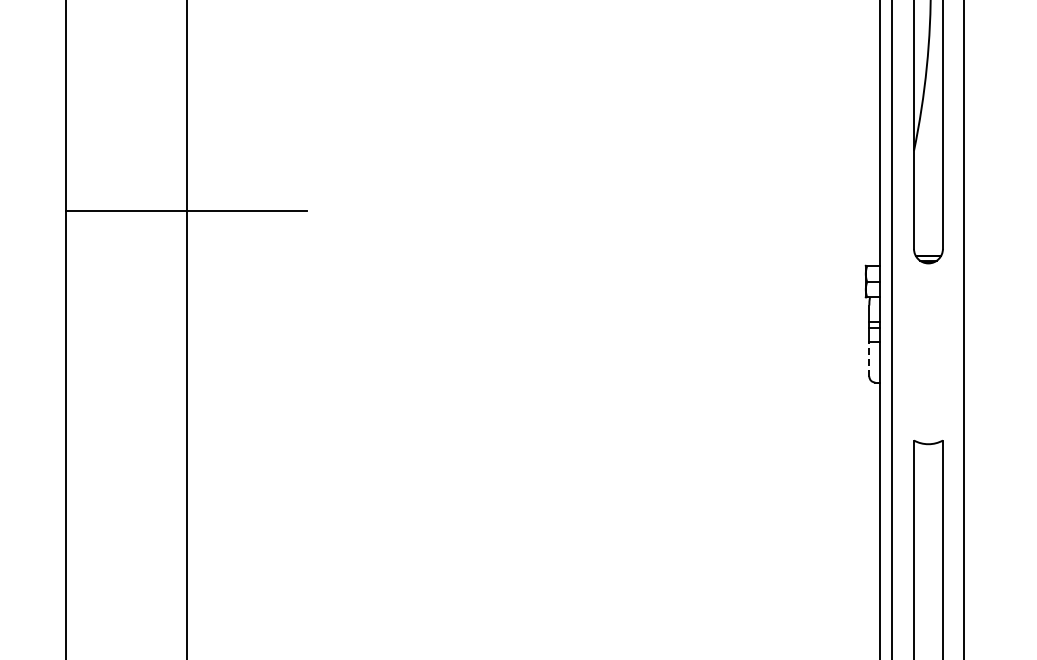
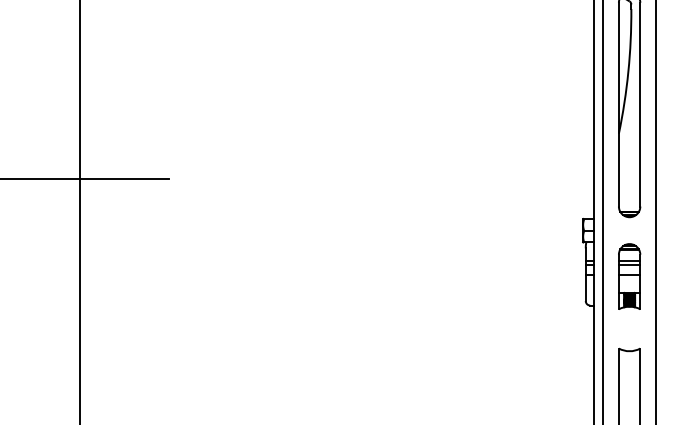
part: (928, 343) -> (629, 276), added
line: (869, 358) -> (585, 287), dashed -> solid

